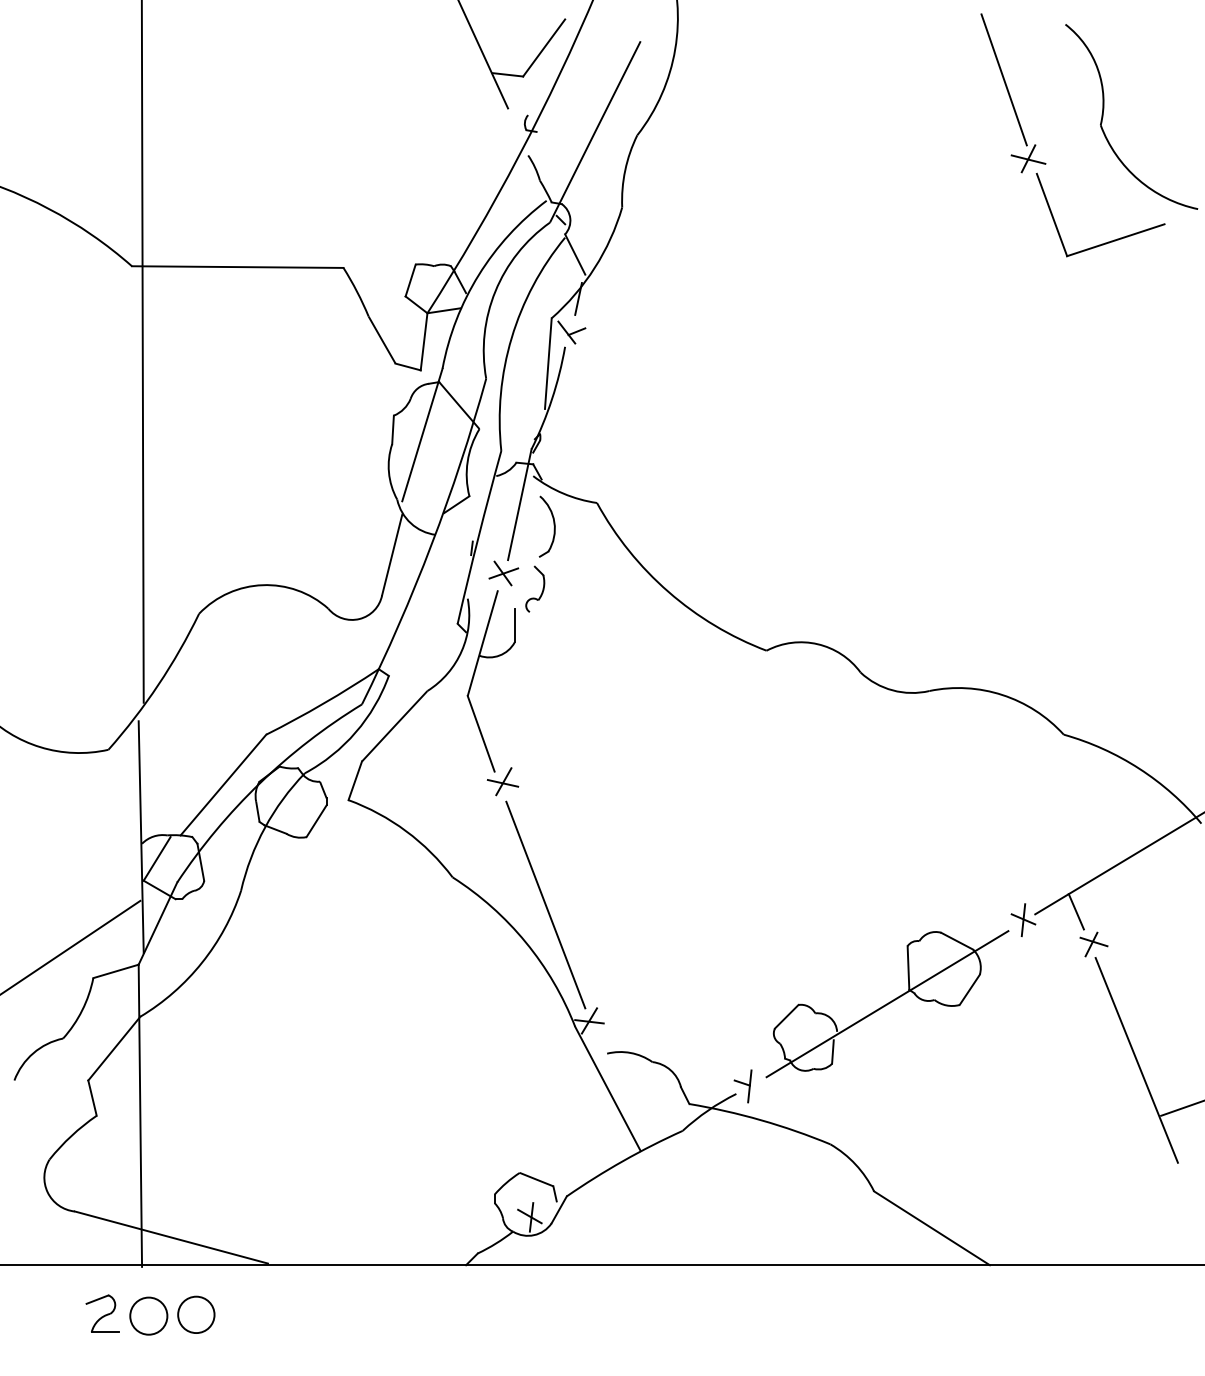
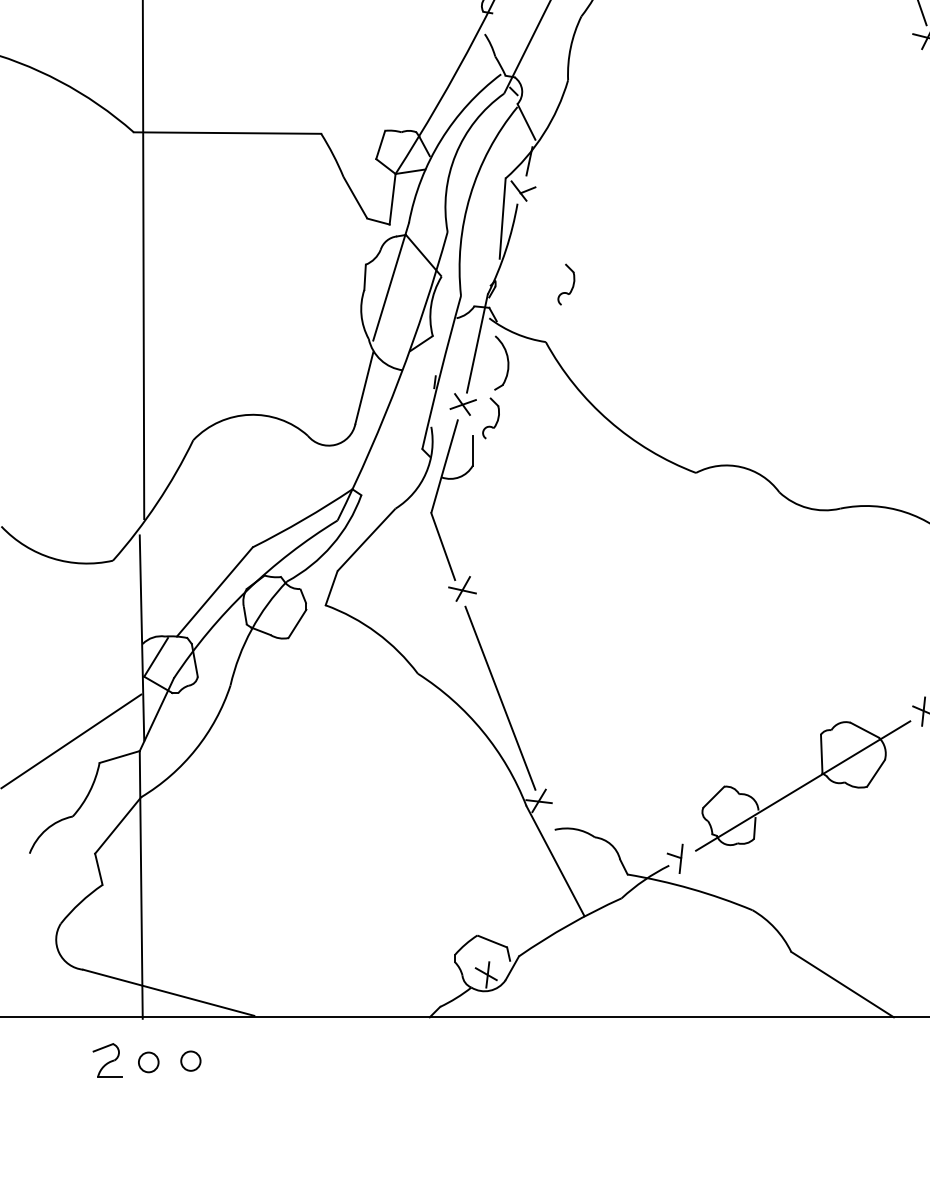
part: (627, 437) -> (572, 284), added
circle: (196, 1314) -> (190, 1060), size x0.6
circle: (148, 1315) -> (148, 1061), size x0.6

